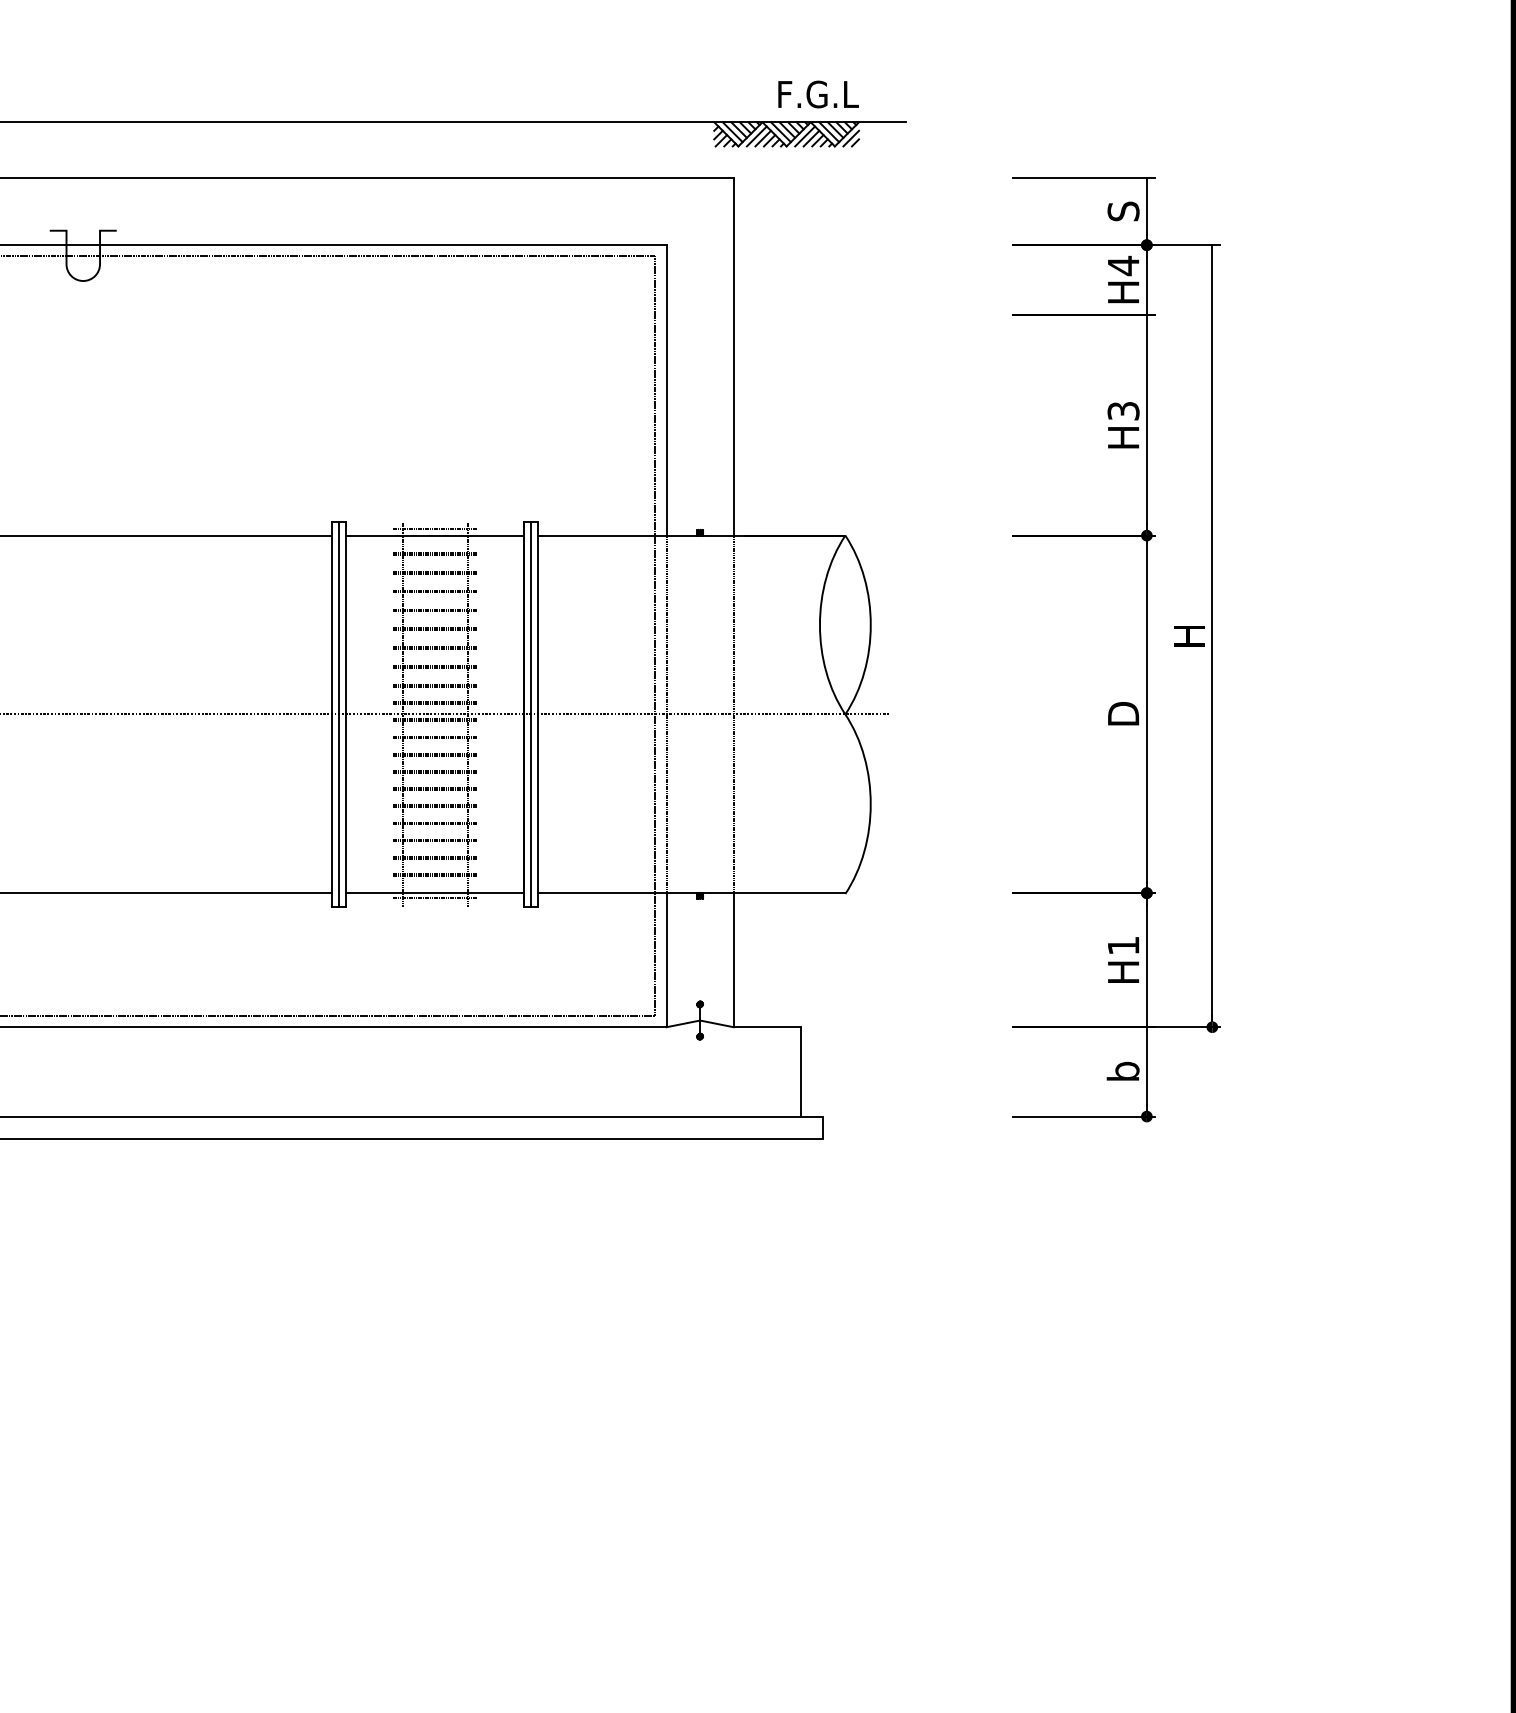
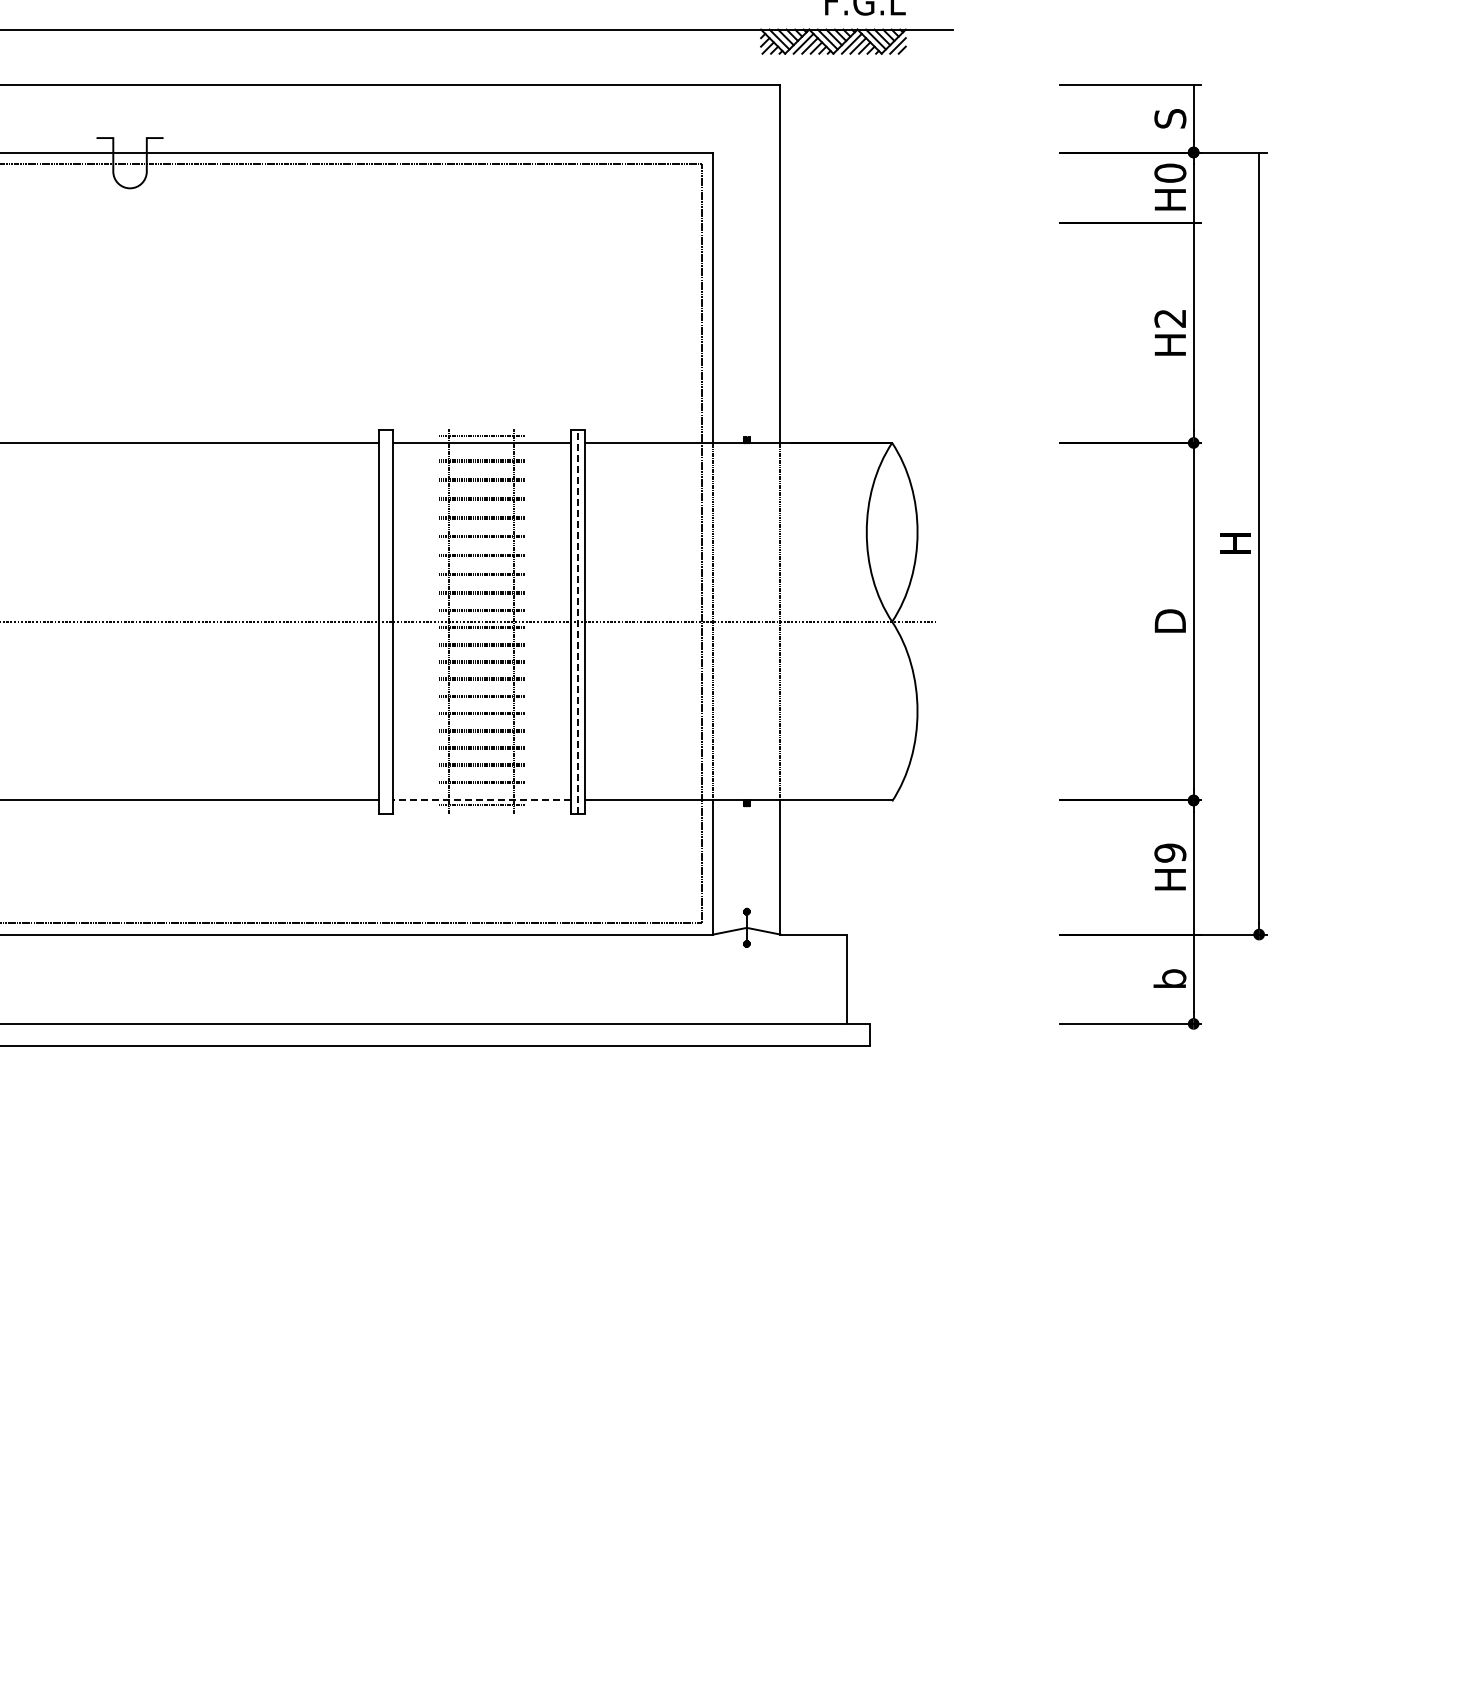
text: (1123, 265) -> (1170, 172), H4 -> H0
text: (1123, 411) -> (1170, 318), H3 -> H2
line: (531, 713) -> (578, 620), solid -> dashed
line: (339, 714) -> (386, 621), removed
line: (434, 893) -> (481, 800), solid -> dashed
text: (1123, 945) -> (1170, 852), H1 -> H9

